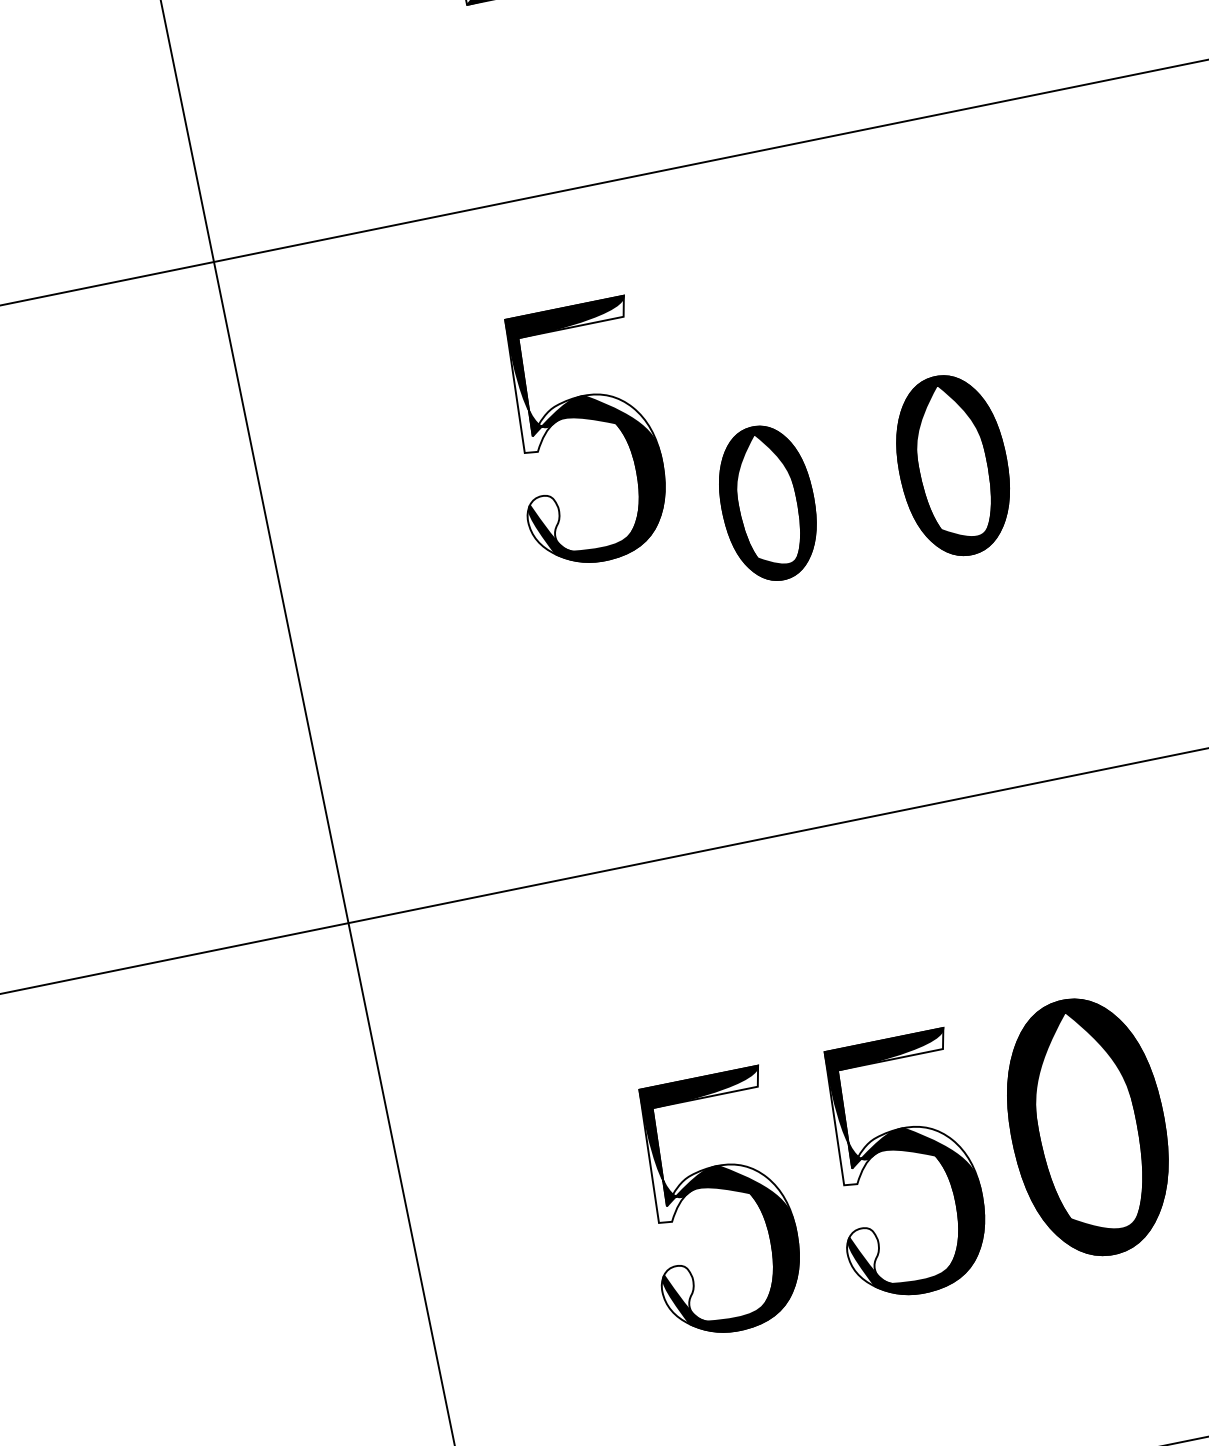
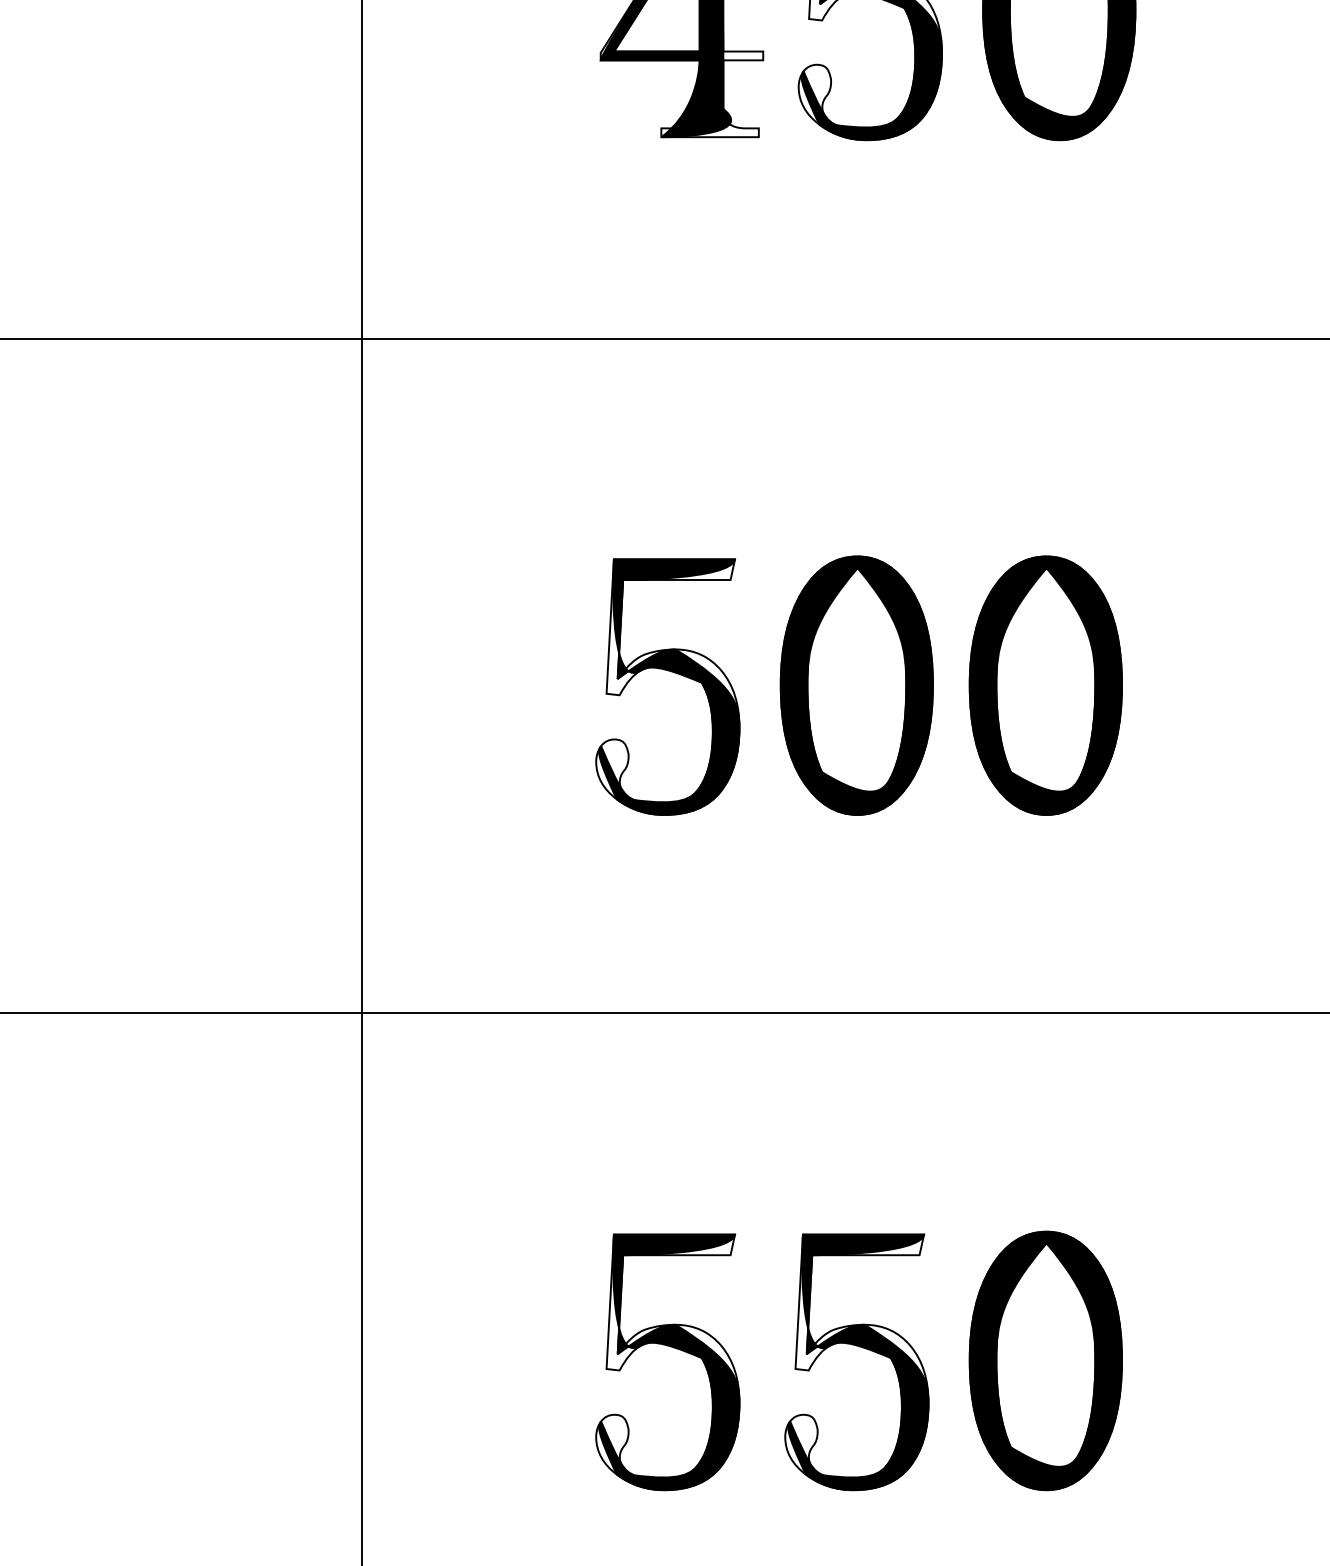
part: (584, 419) -> (671, 672), moved
part: (952, 465) -> (1045, 685), size x1.43
part: (767, 503) -> (856, 685), size x1.67

